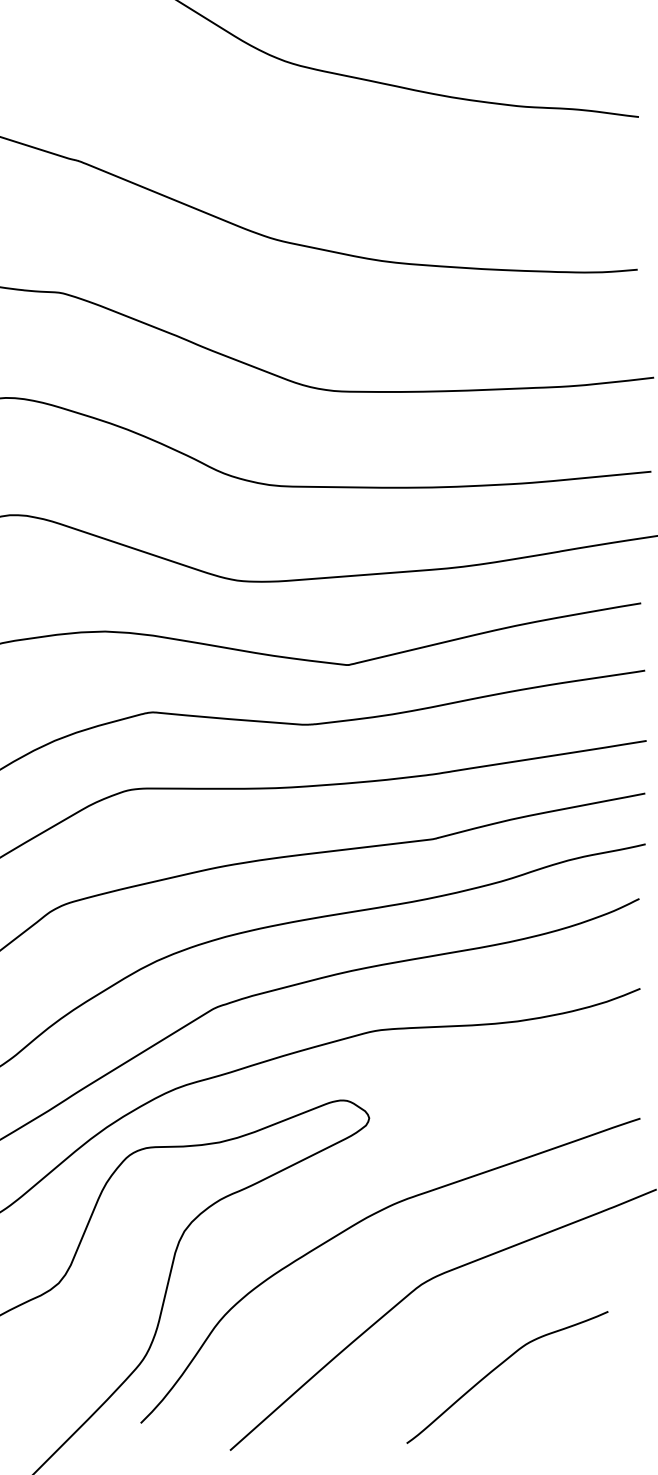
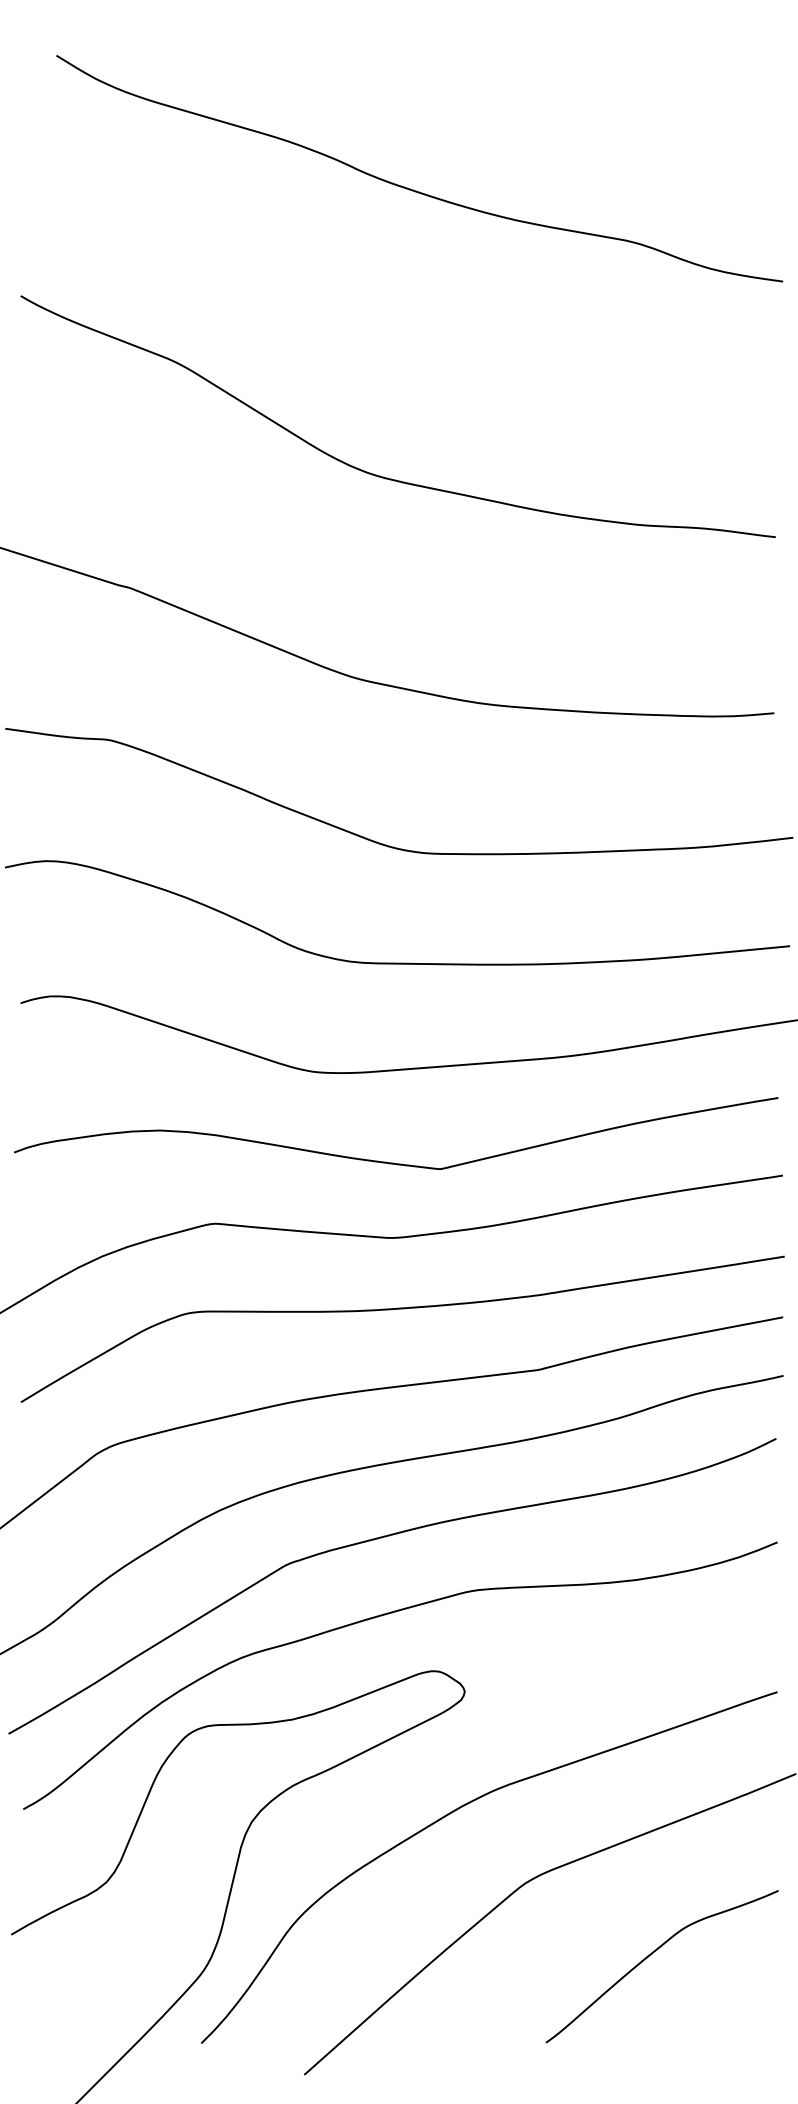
curve: (499, 1366) -> (652, 1954), moved

